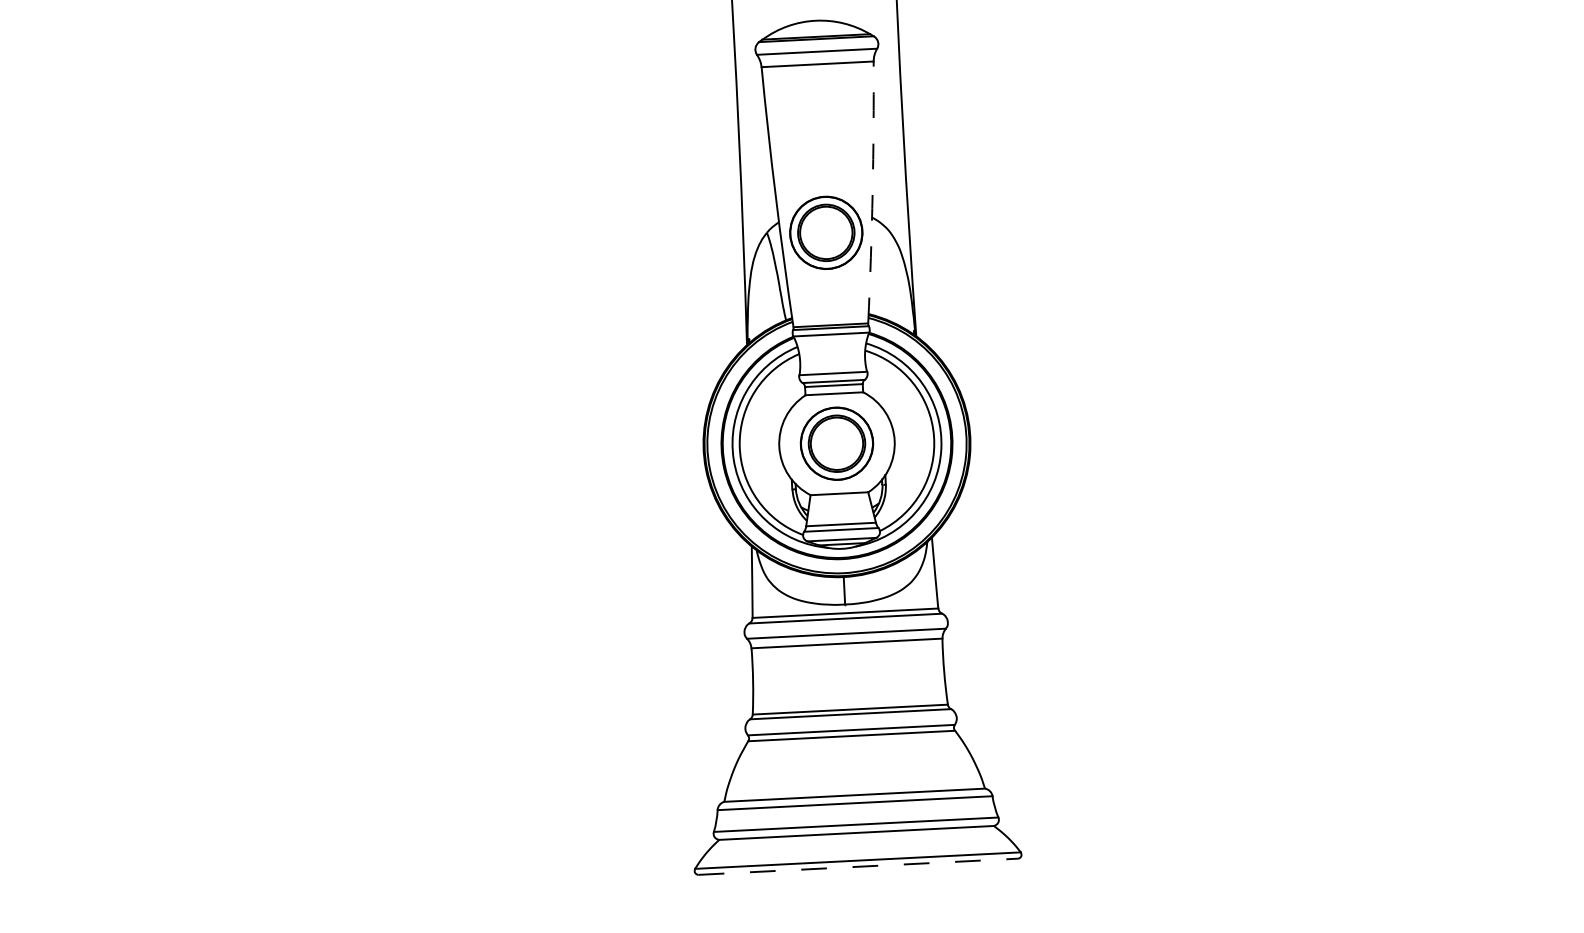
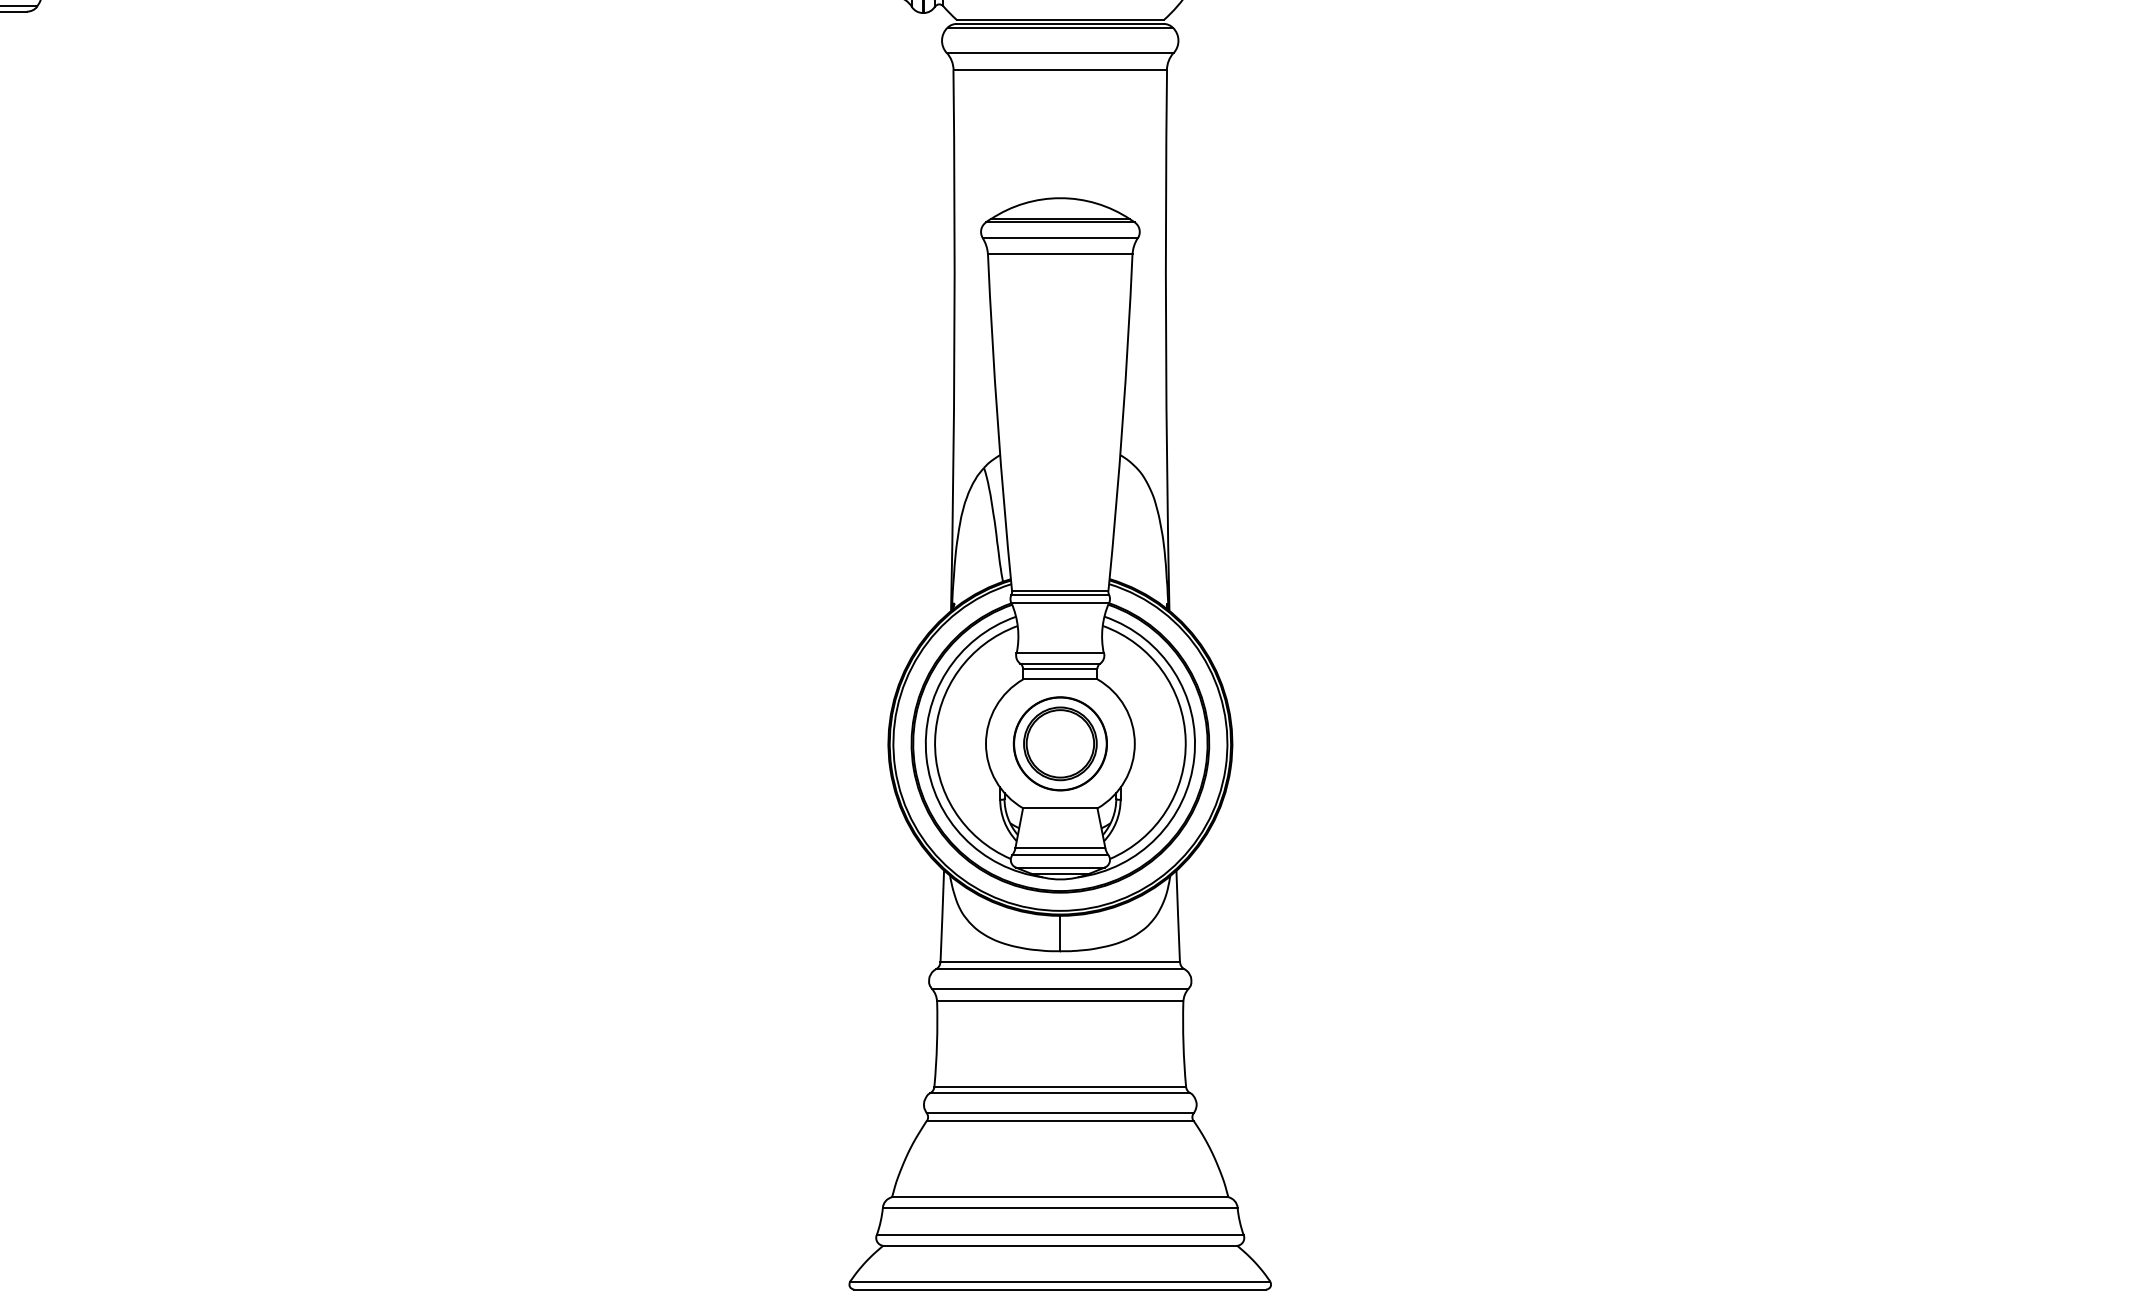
arc: (872, 192) -> (1122, 422), dashed -> solid
part: (825, 232) -> (1059, 471), removed
line: (858, 866) -> (1060, 1289), dashed -> solid

